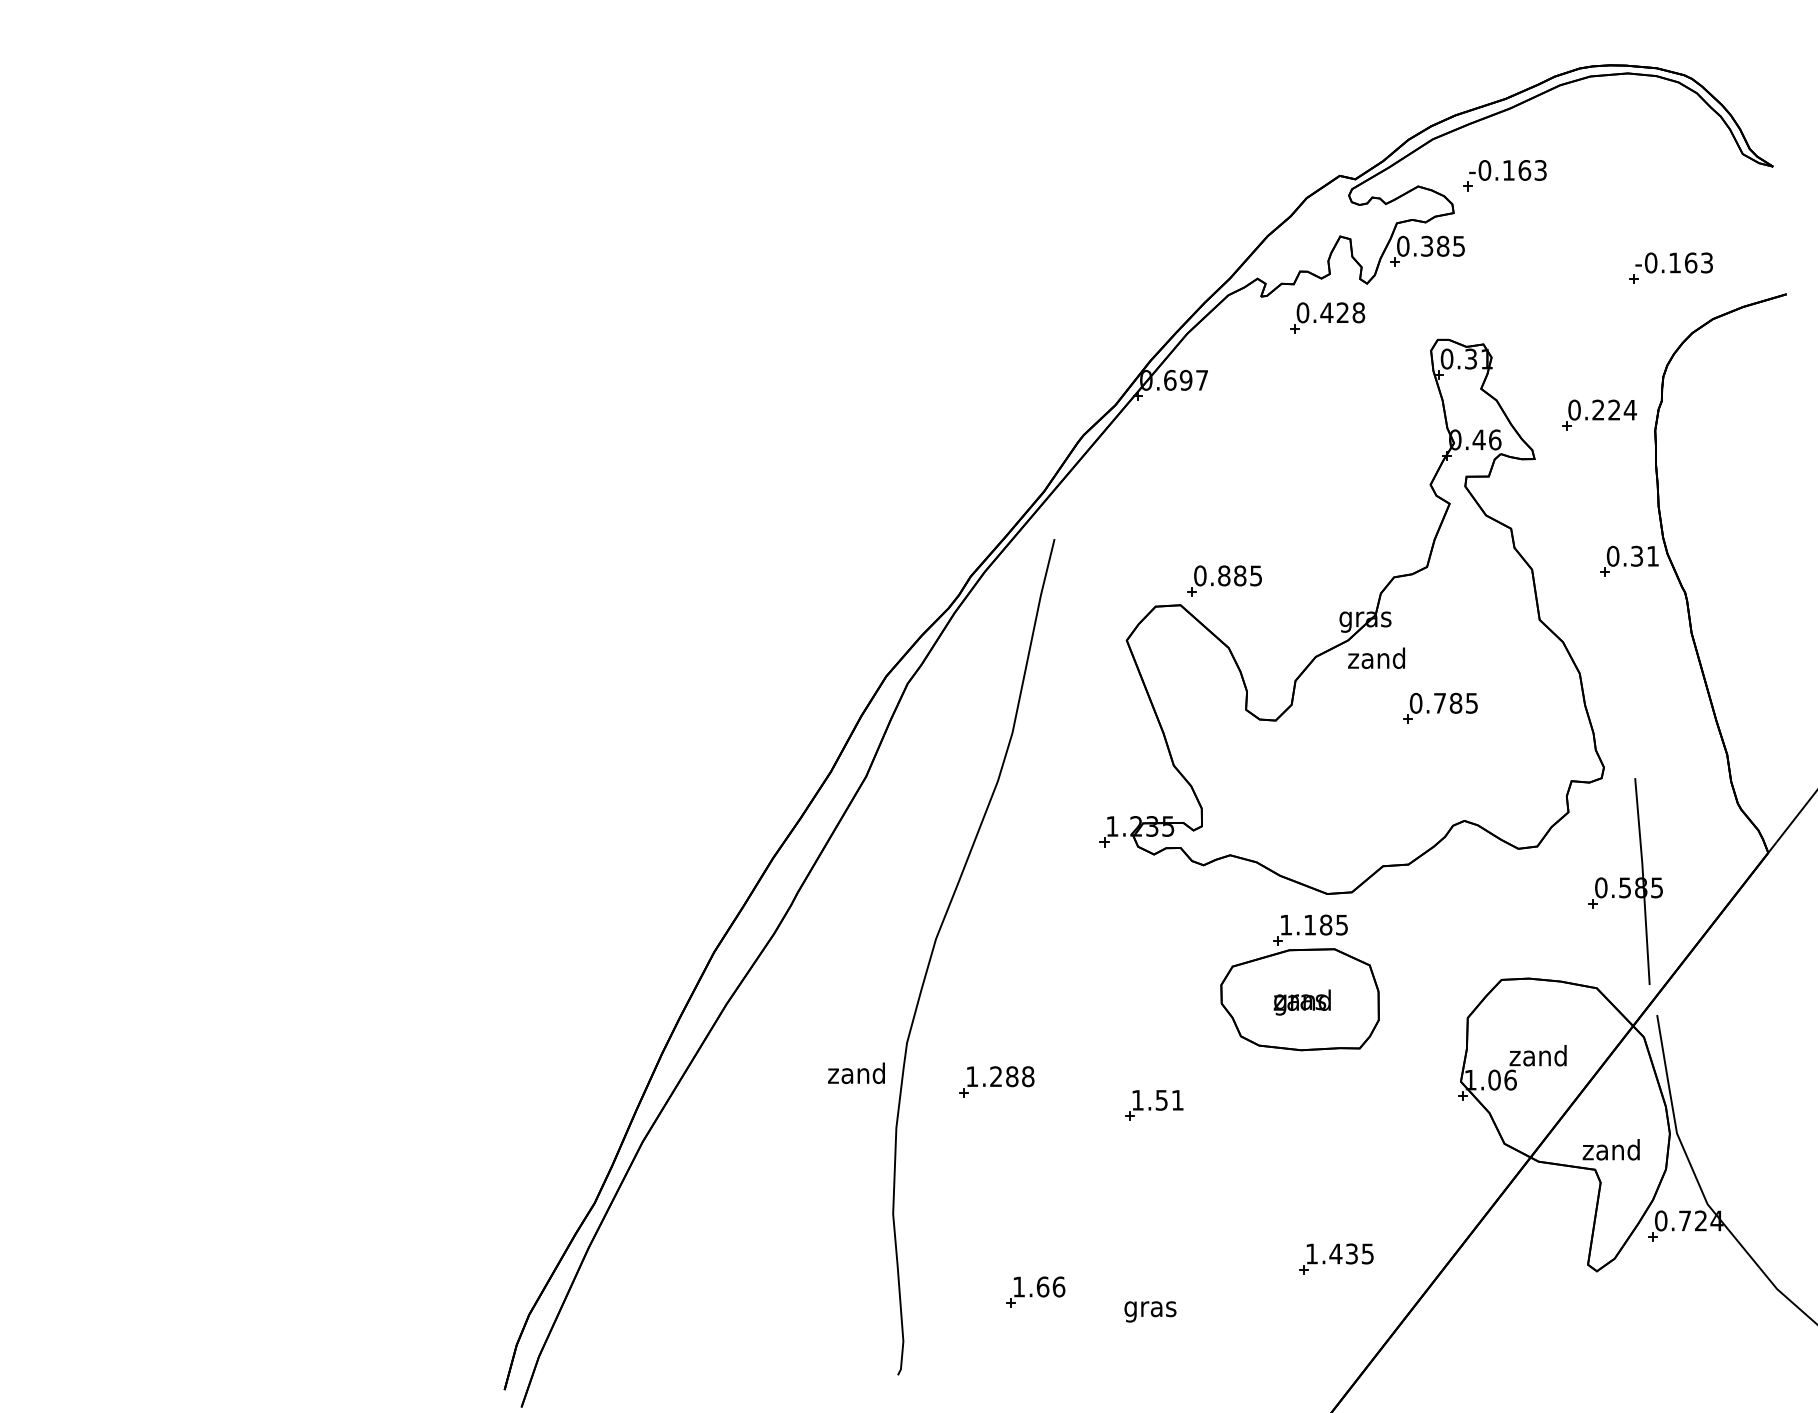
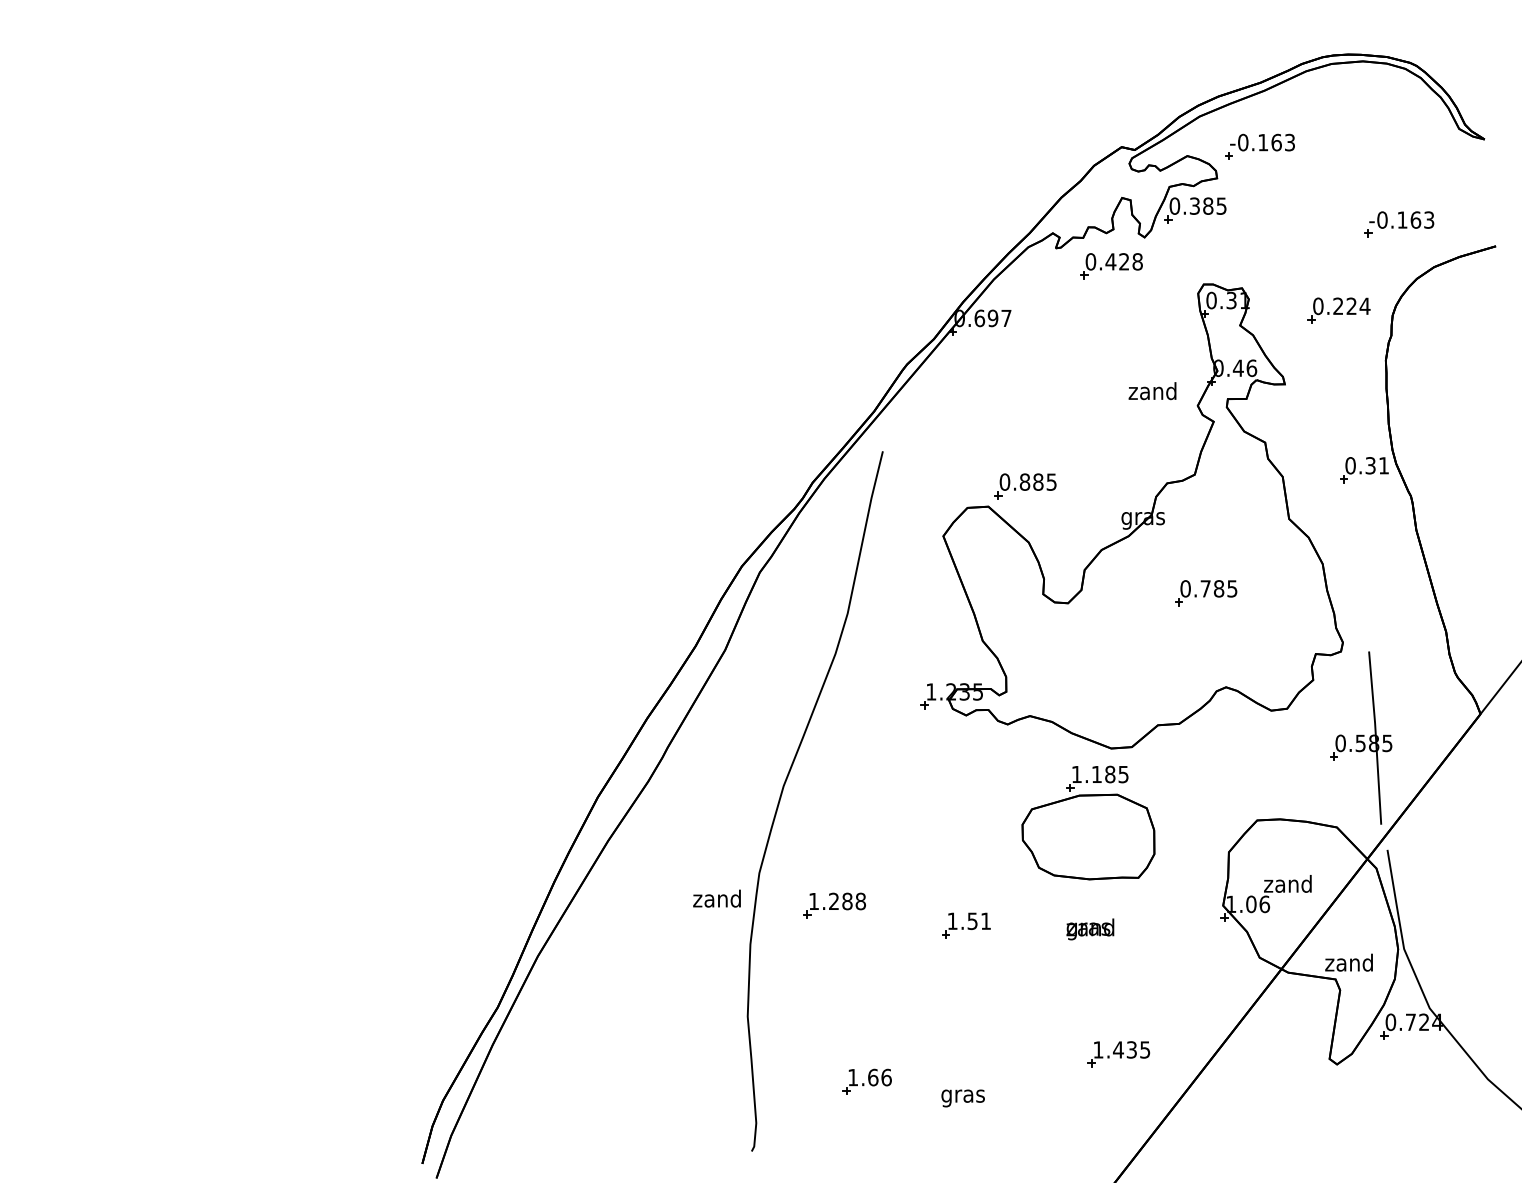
part: (1598, 415) -> (1338, 310), moved
text: (1376, 658) -> (1152, 391), moved
text: (1302, 1002) -> (1090, 929), moved

